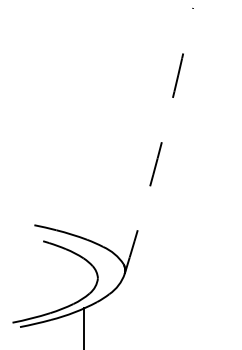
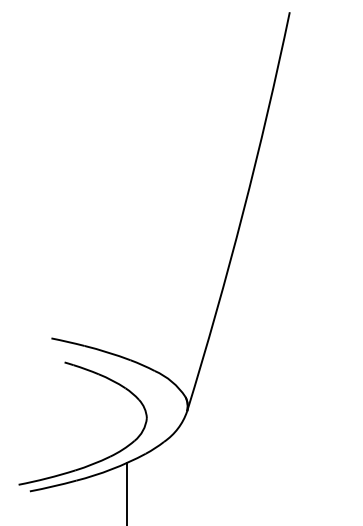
arc: (161, 141) -> (242, 212), dashed -> solid

